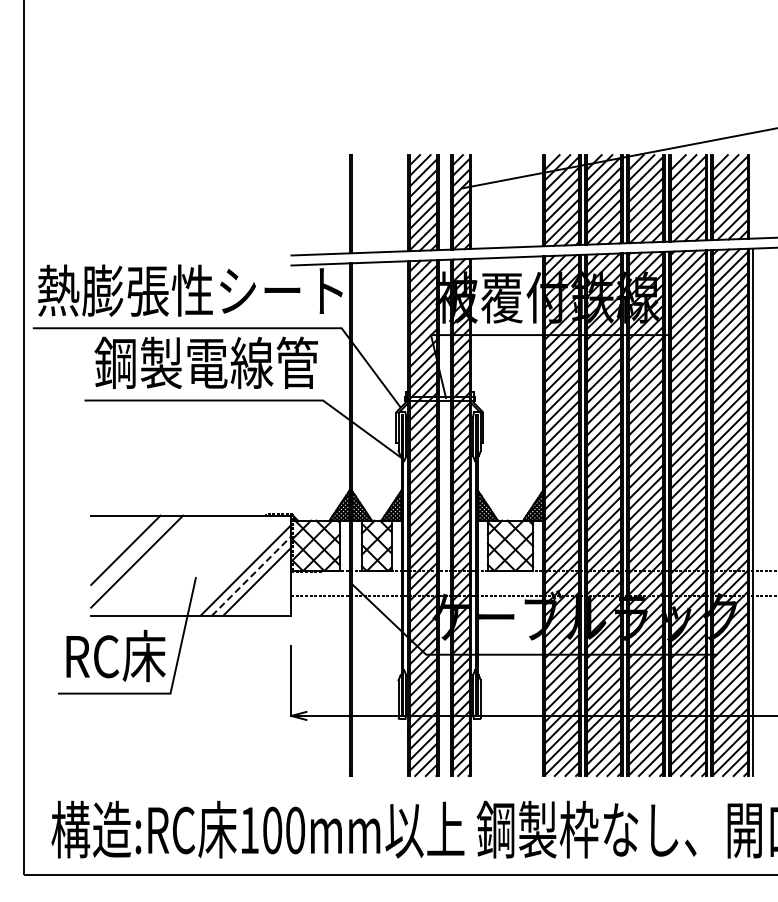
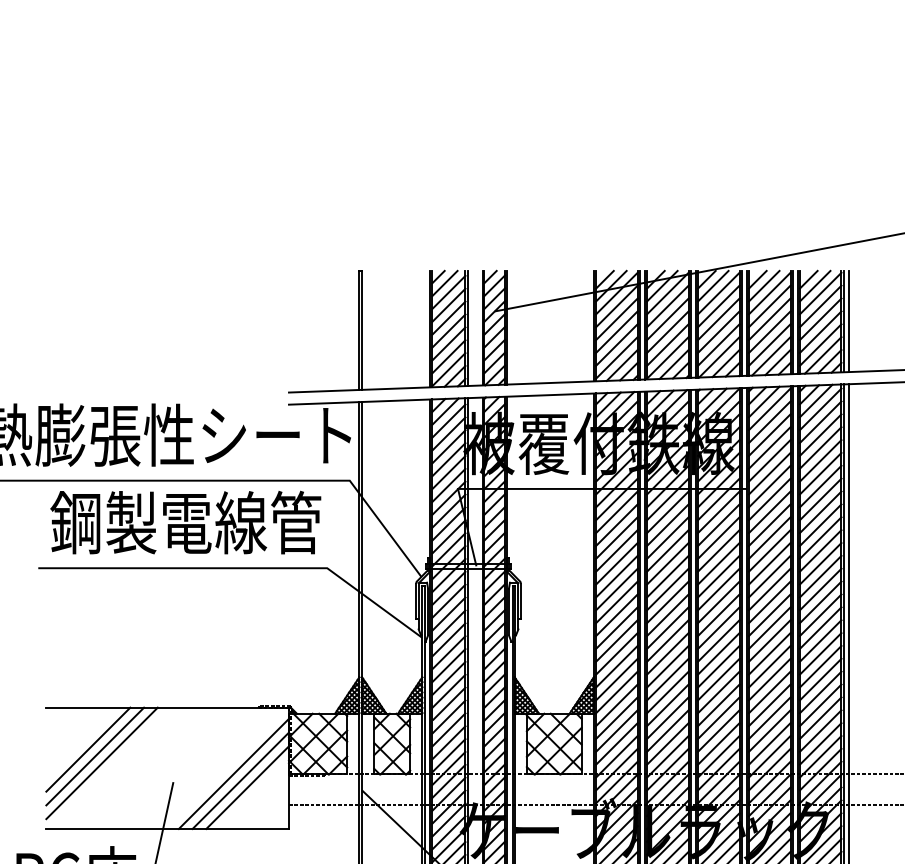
line: (753, 196) -> (848, 321), added
line: (131, 555) -> (95, 755), added
line: (252, 575) -> (241, 780), dashed -> solid

